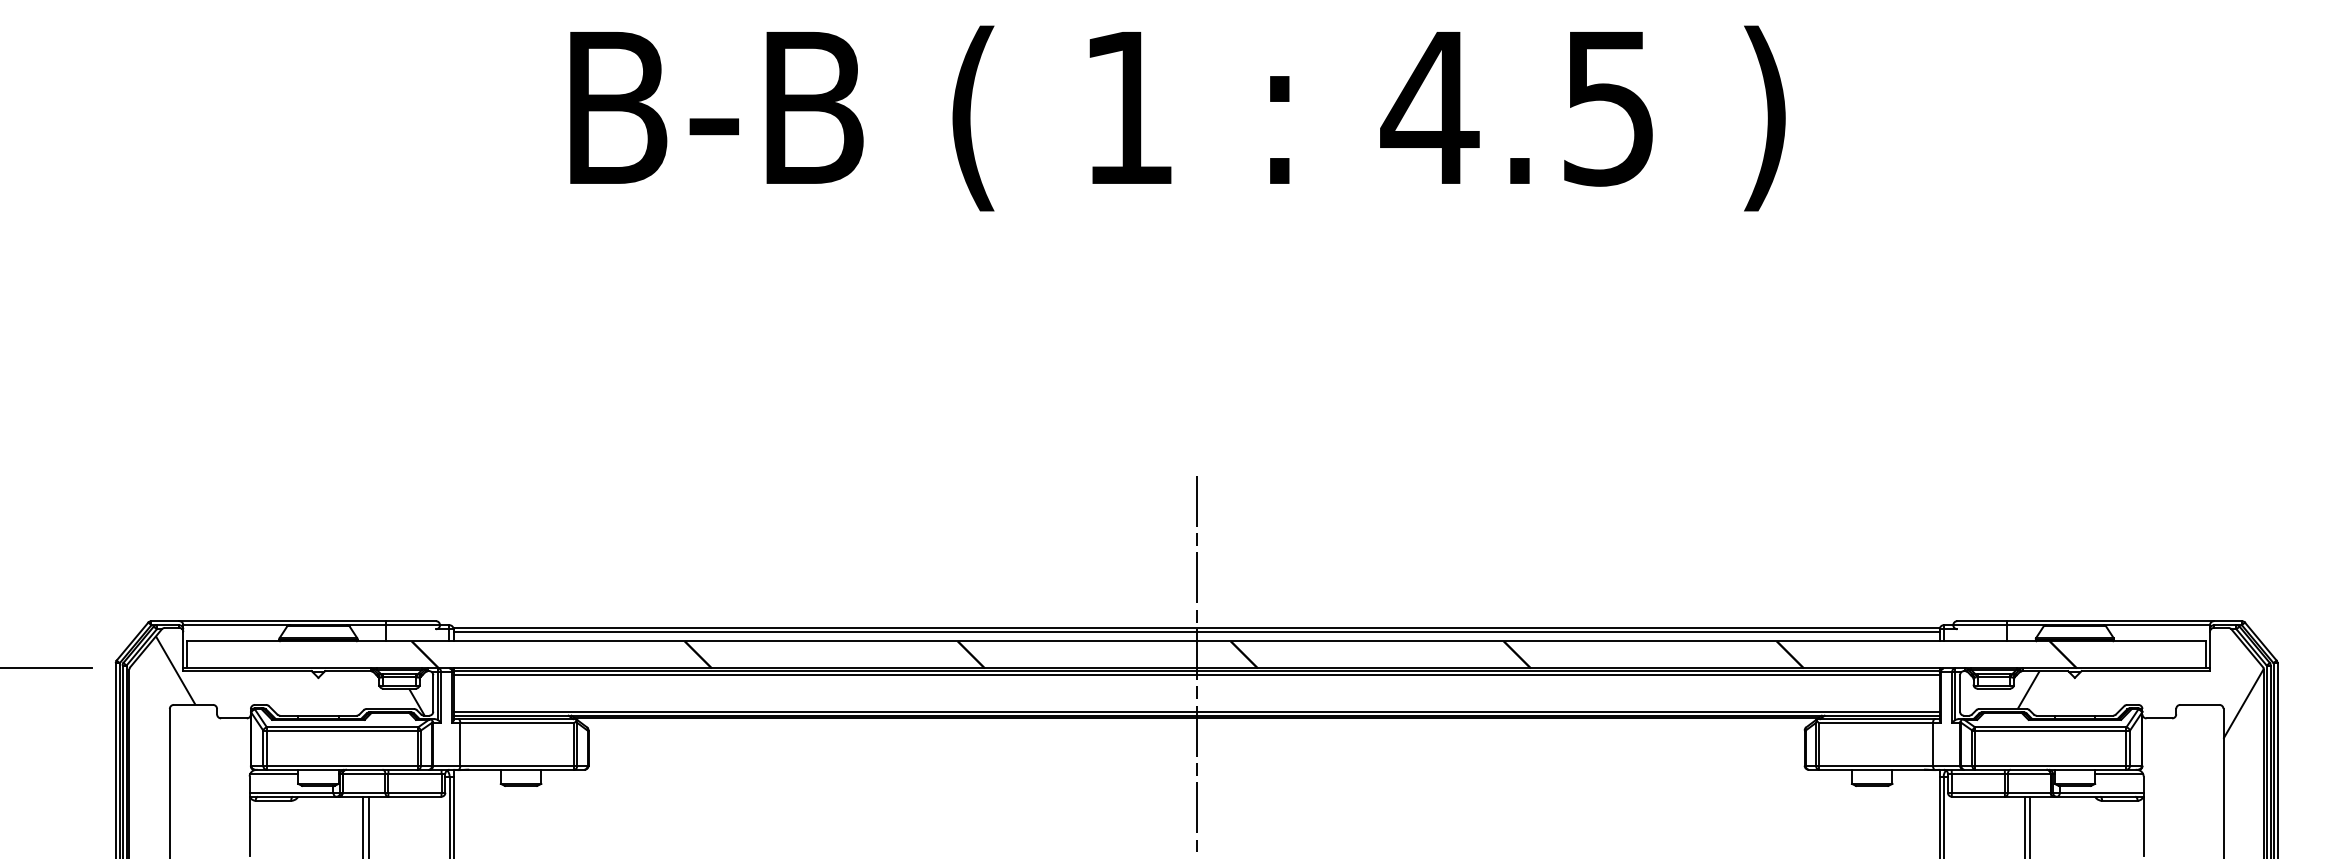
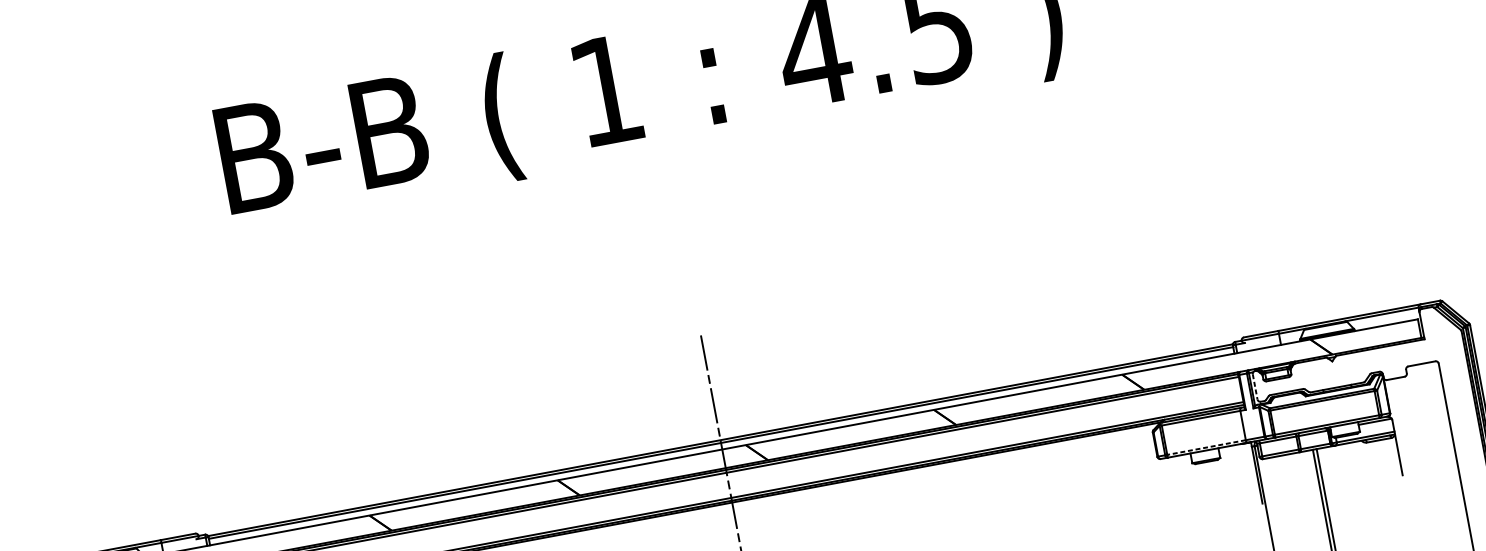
line: (1960, 693) -> (1255, 386), solid -> dashed
hatch: (2140, 703) -> (1380, 370), removed
line: (1876, 765) -> (1206, 447), solid -> dashed

